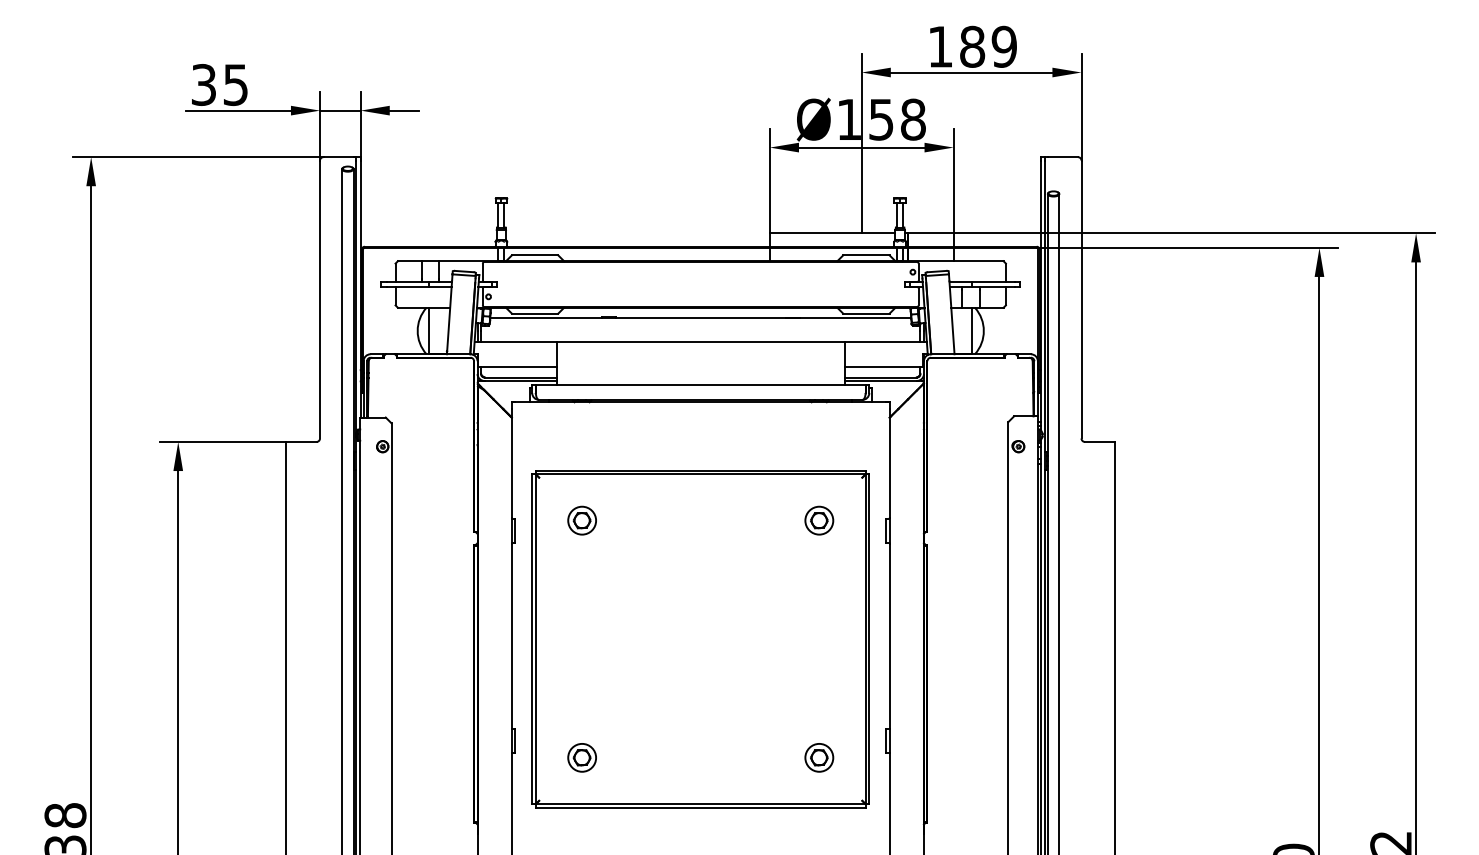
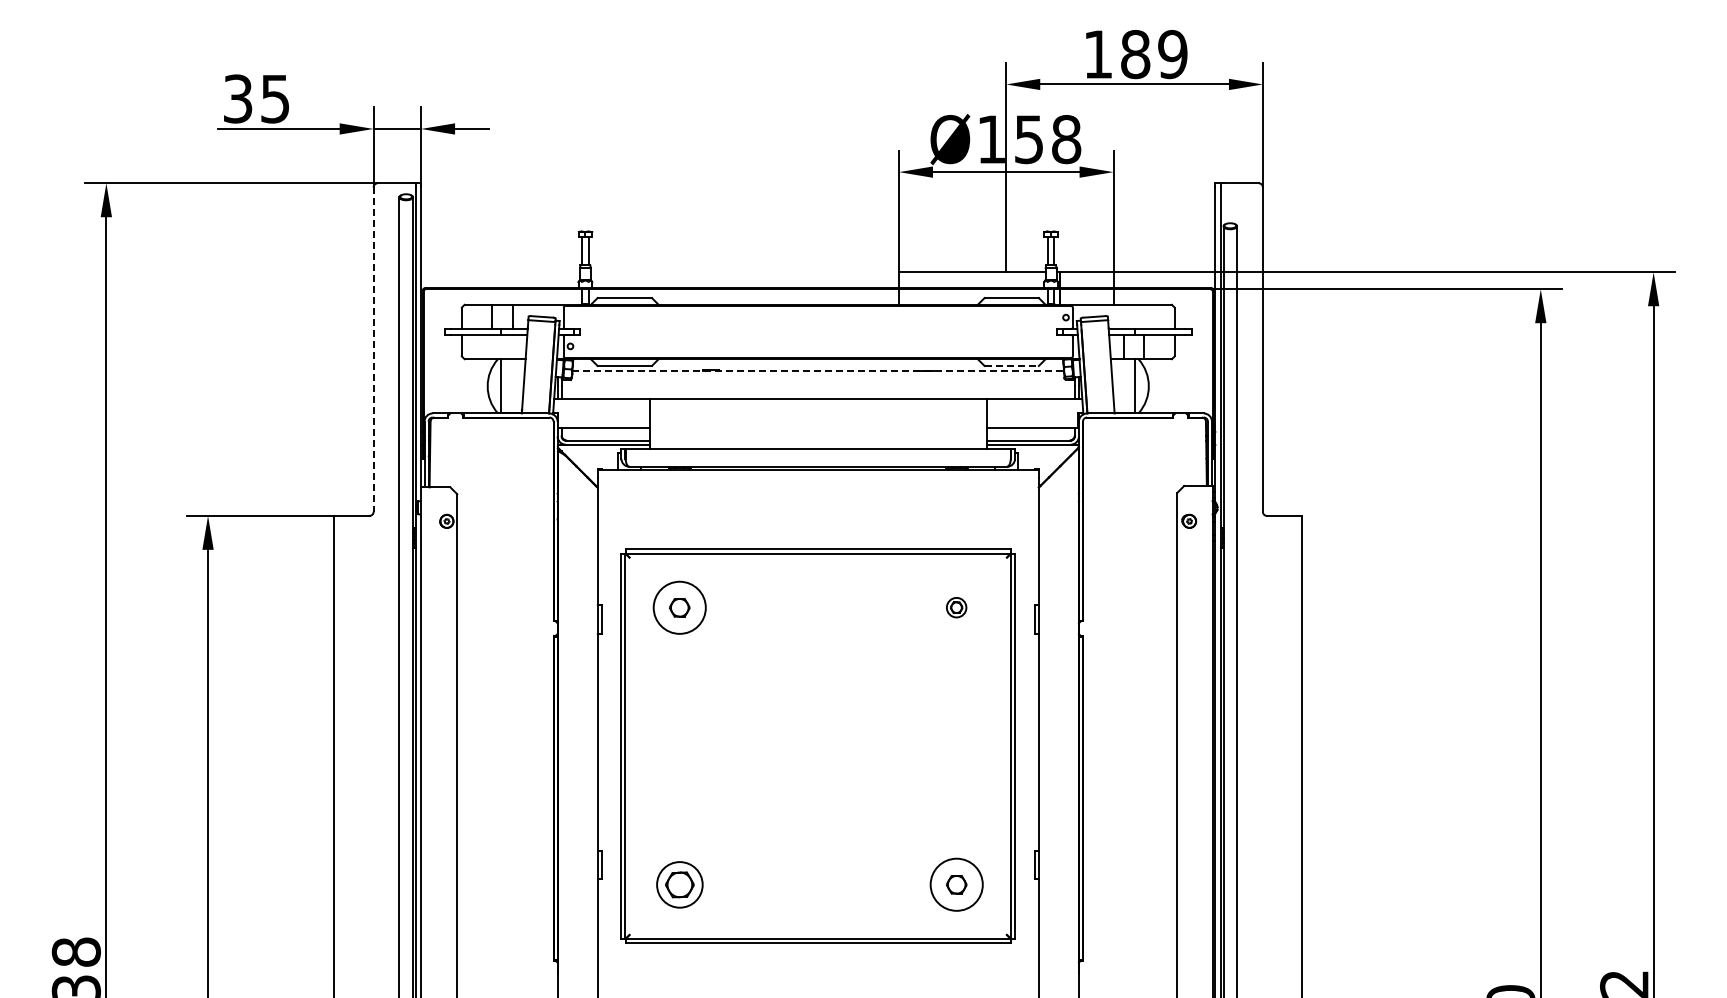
line: (319, 300) -> (373, 350), solid -> dashed
line: (867, 313) -> (1012, 365), solid -> dashed
line: (700, 318) -> (818, 371), solid -> dashed
circle: (581, 520) -> (679, 607), size x1.6
part: (819, 520) -> (956, 607), size x0.6
part: (581, 757) -> (679, 884), size x1.4
circle: (819, 757) -> (956, 884), size x1.6

